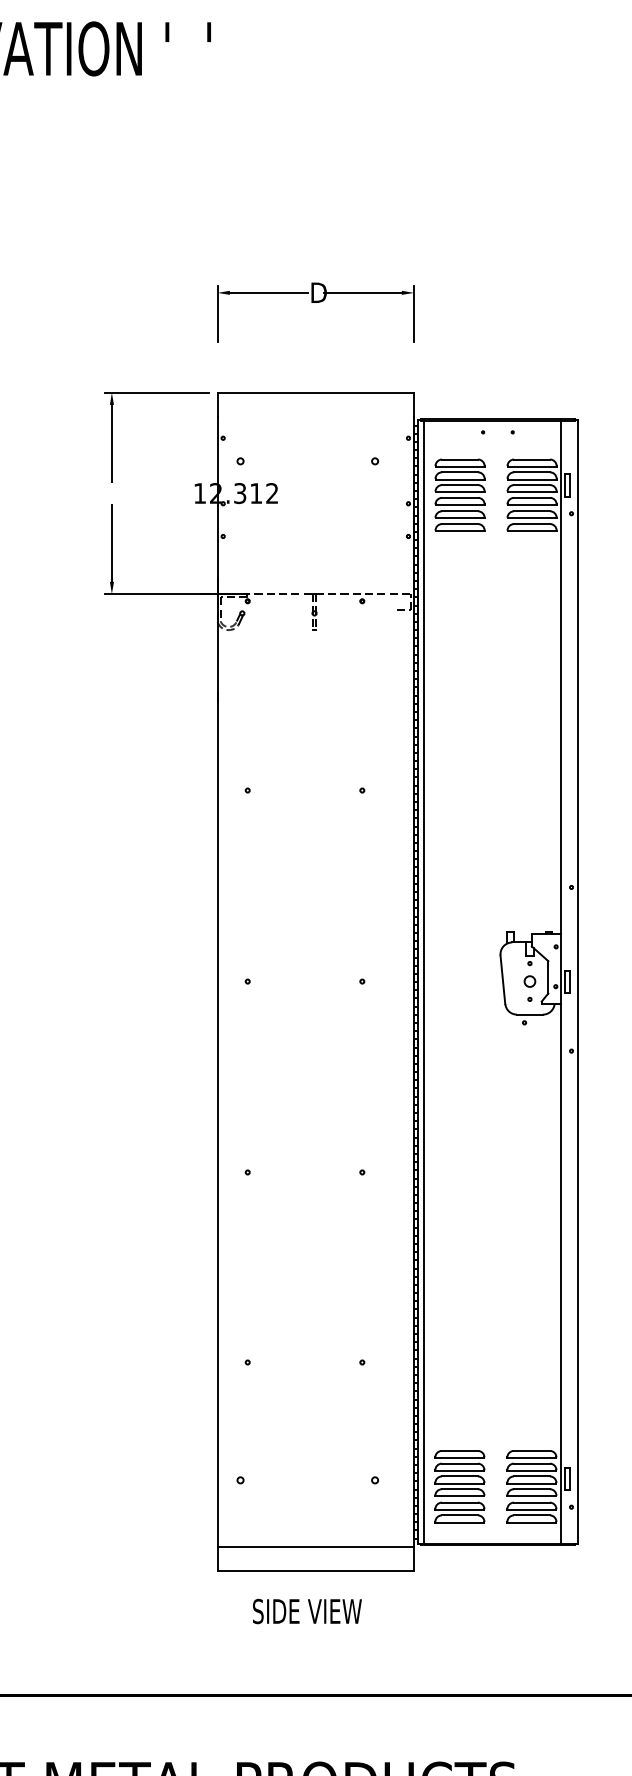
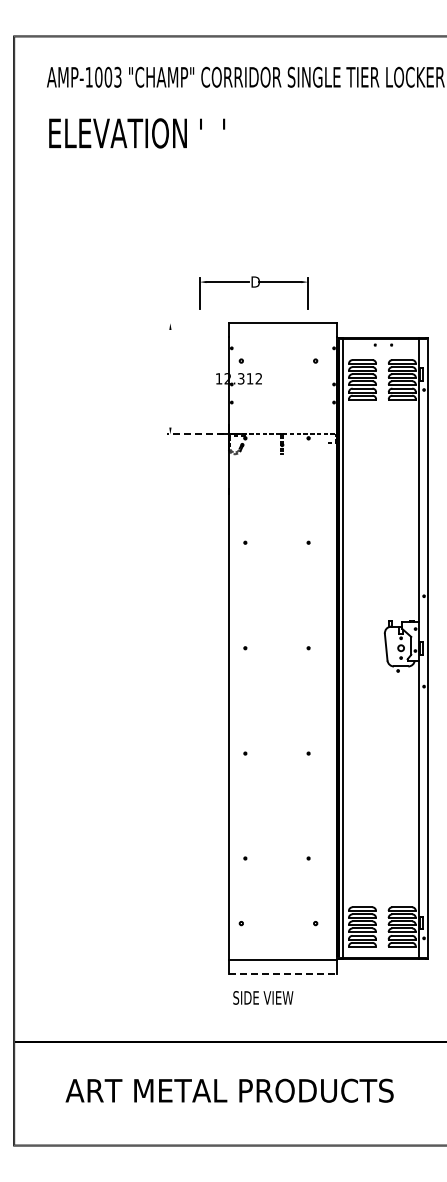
part: (315, 311) -> (253, 292), moved
line: (157, 393) -> (195, 323), removed
line: (112, 443) -> (170, 351), removed
line: (112, 543) -> (170, 406), removed
line: (157, 594) -> (195, 434), solid -> dashed
line: (316, 1570) -> (283, 973), solid -> dashed
text: (307, 1610) -> (263, 997), moved

